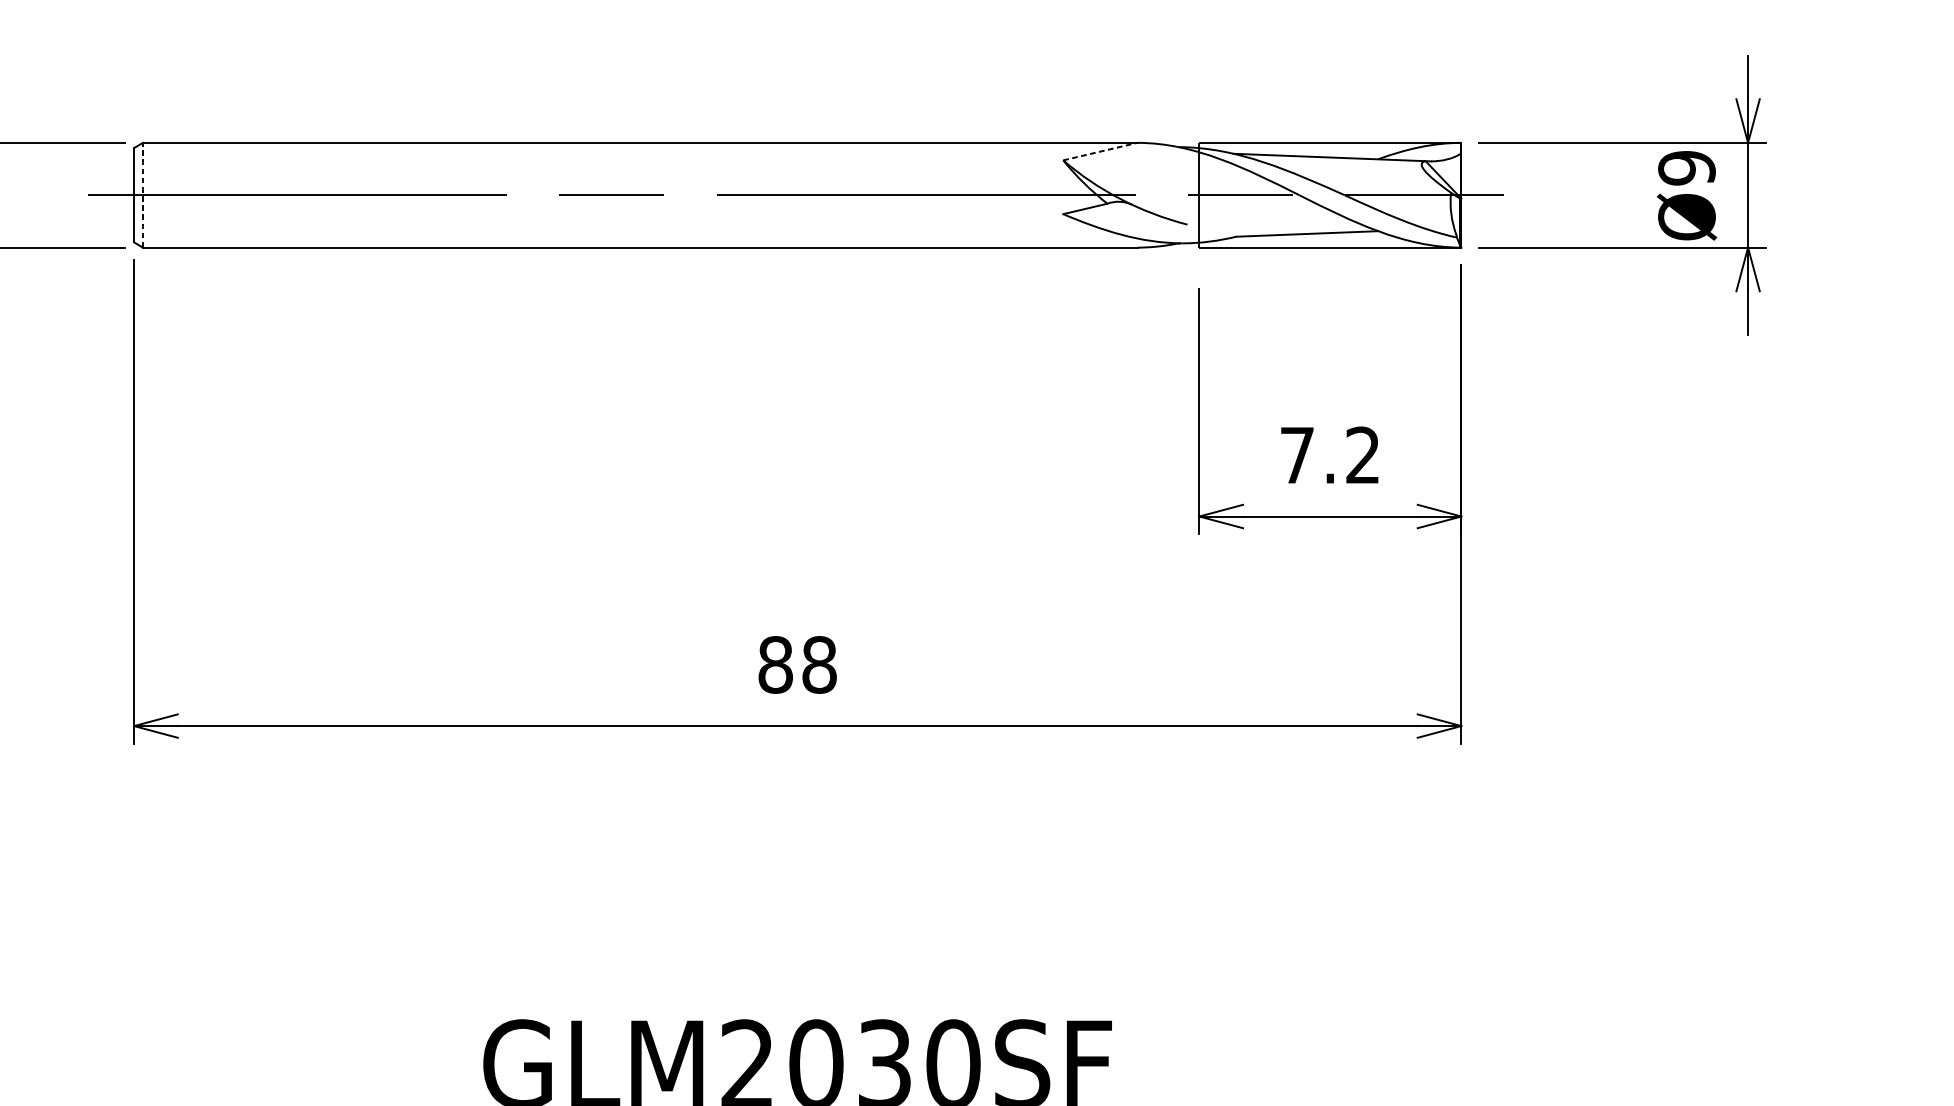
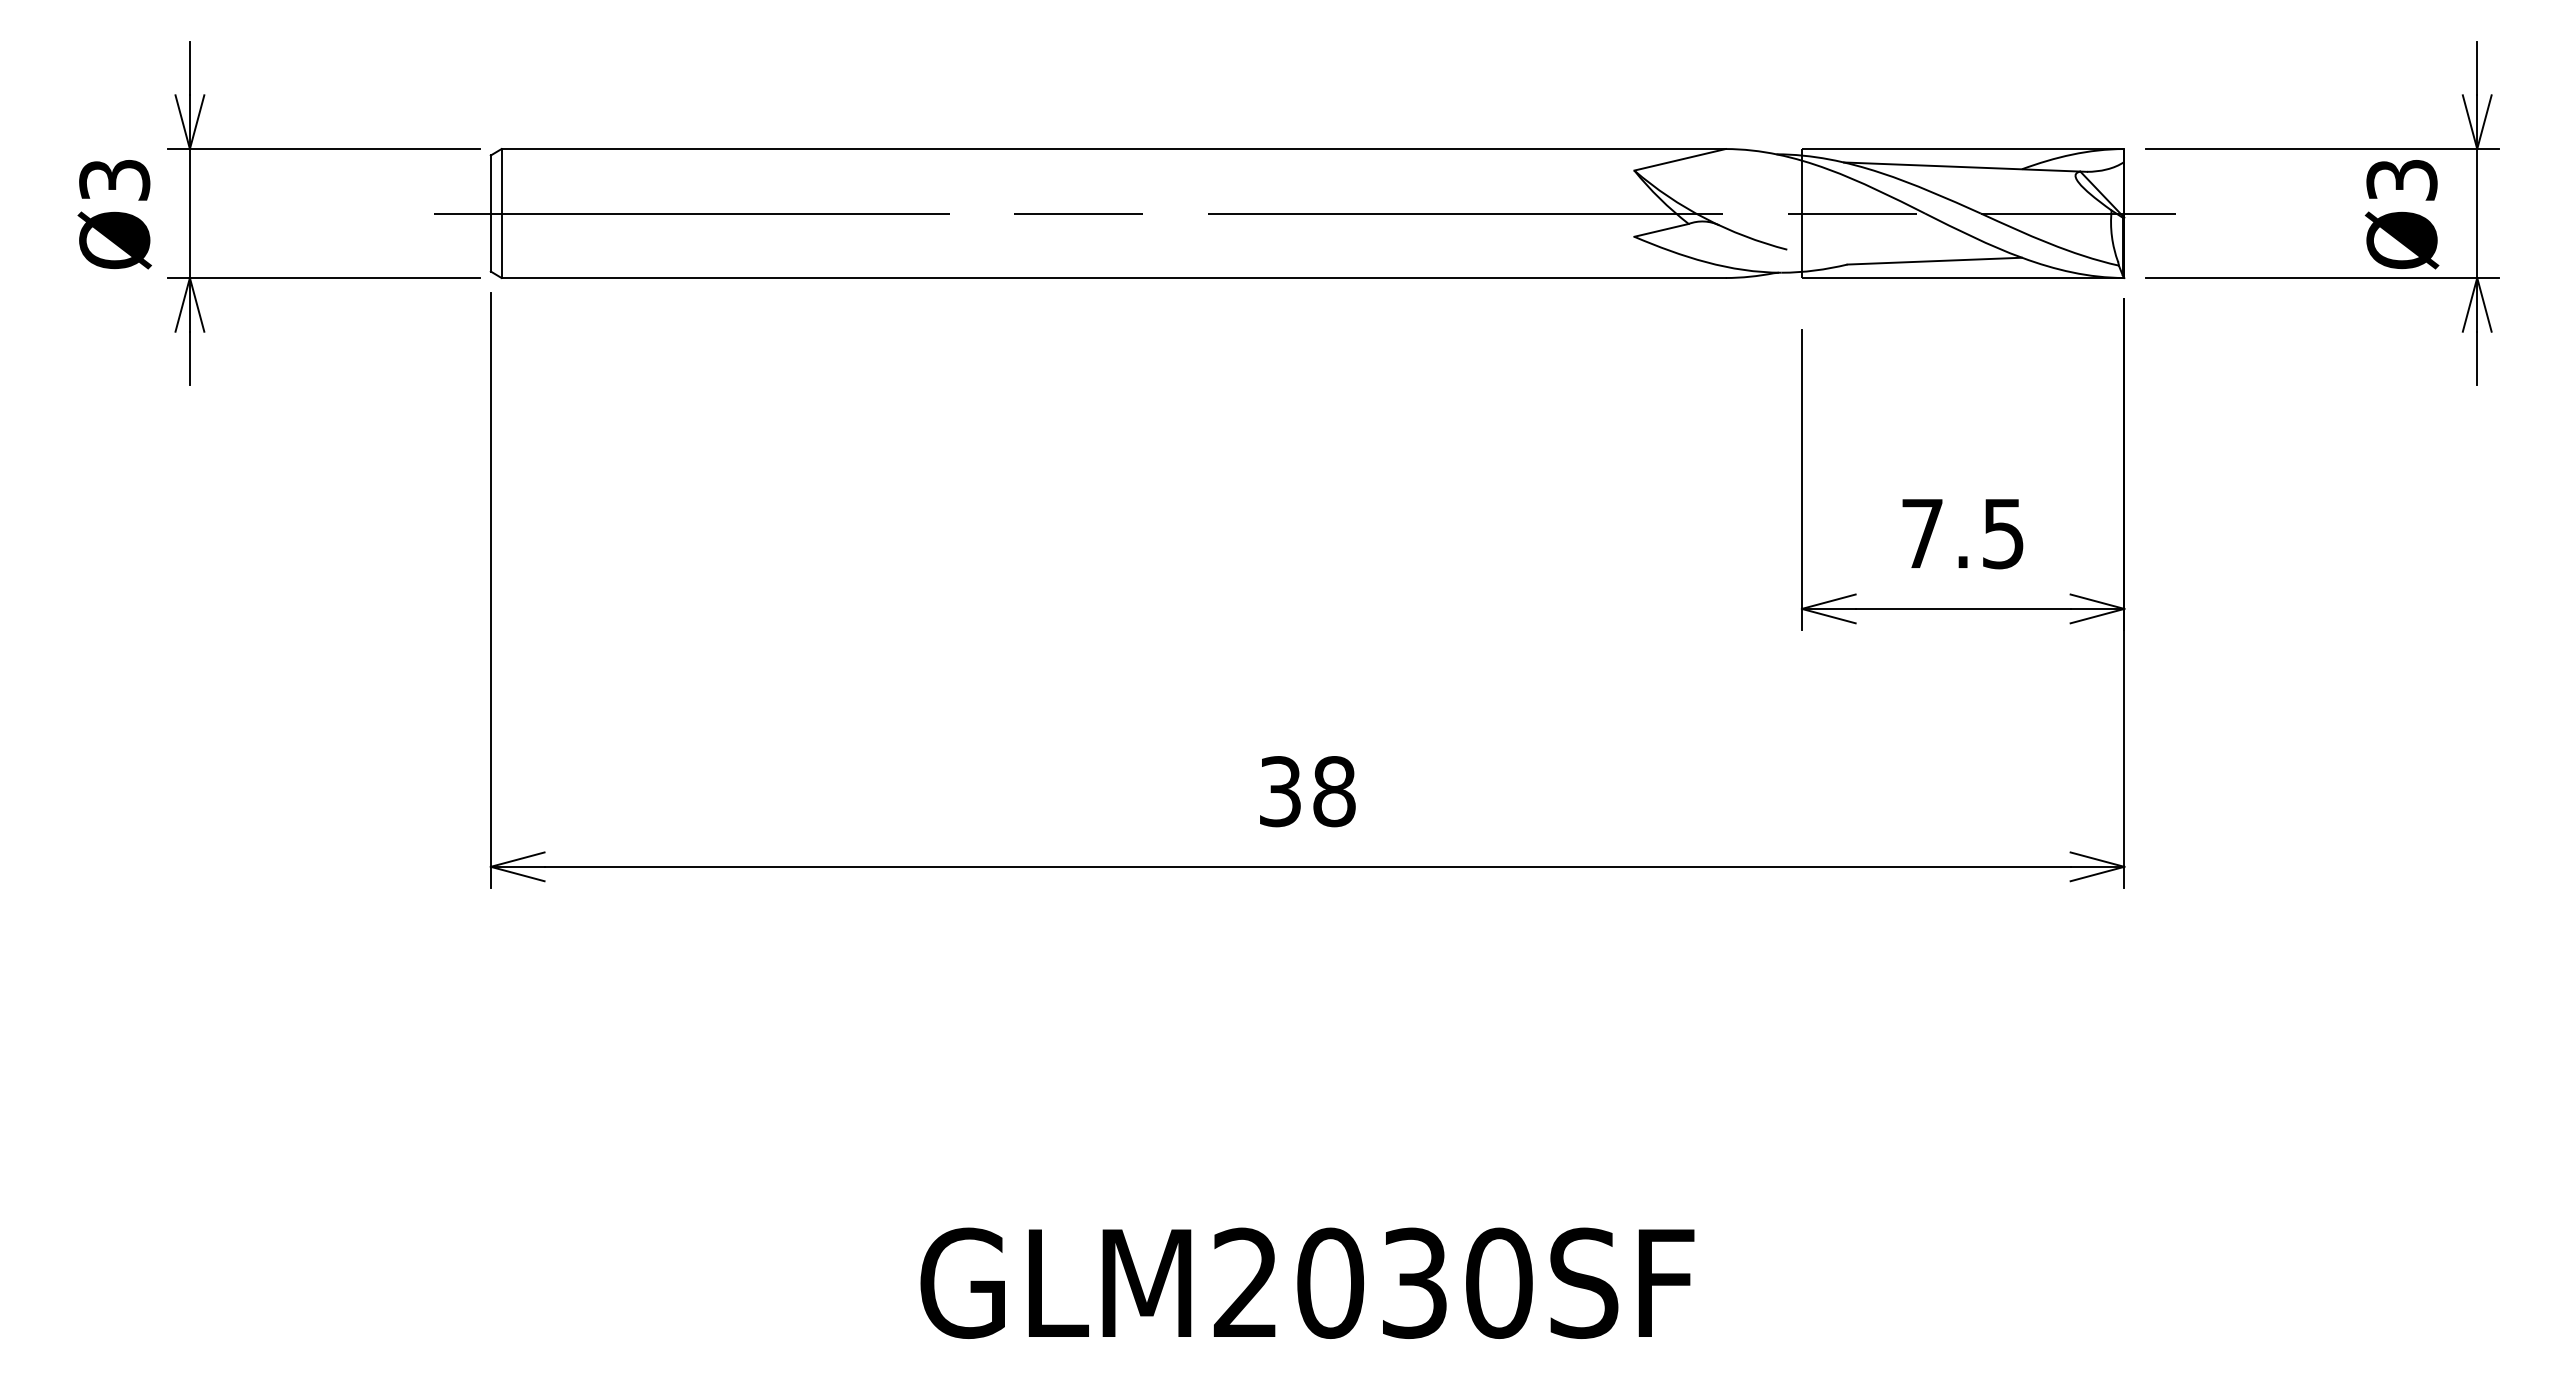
line: (1100, 151) -> (1680, 159), dashed -> solid
text: (1686, 168) -> (2401, 180), Ø9 -> Ø3
line: (142, 195) -> (501, 213), dashed -> solid
text: (1362, 455) -> (2002, 533), 7.2 -> 7.5
text: (775, 664) -> (1280, 791), 88 -> 38

